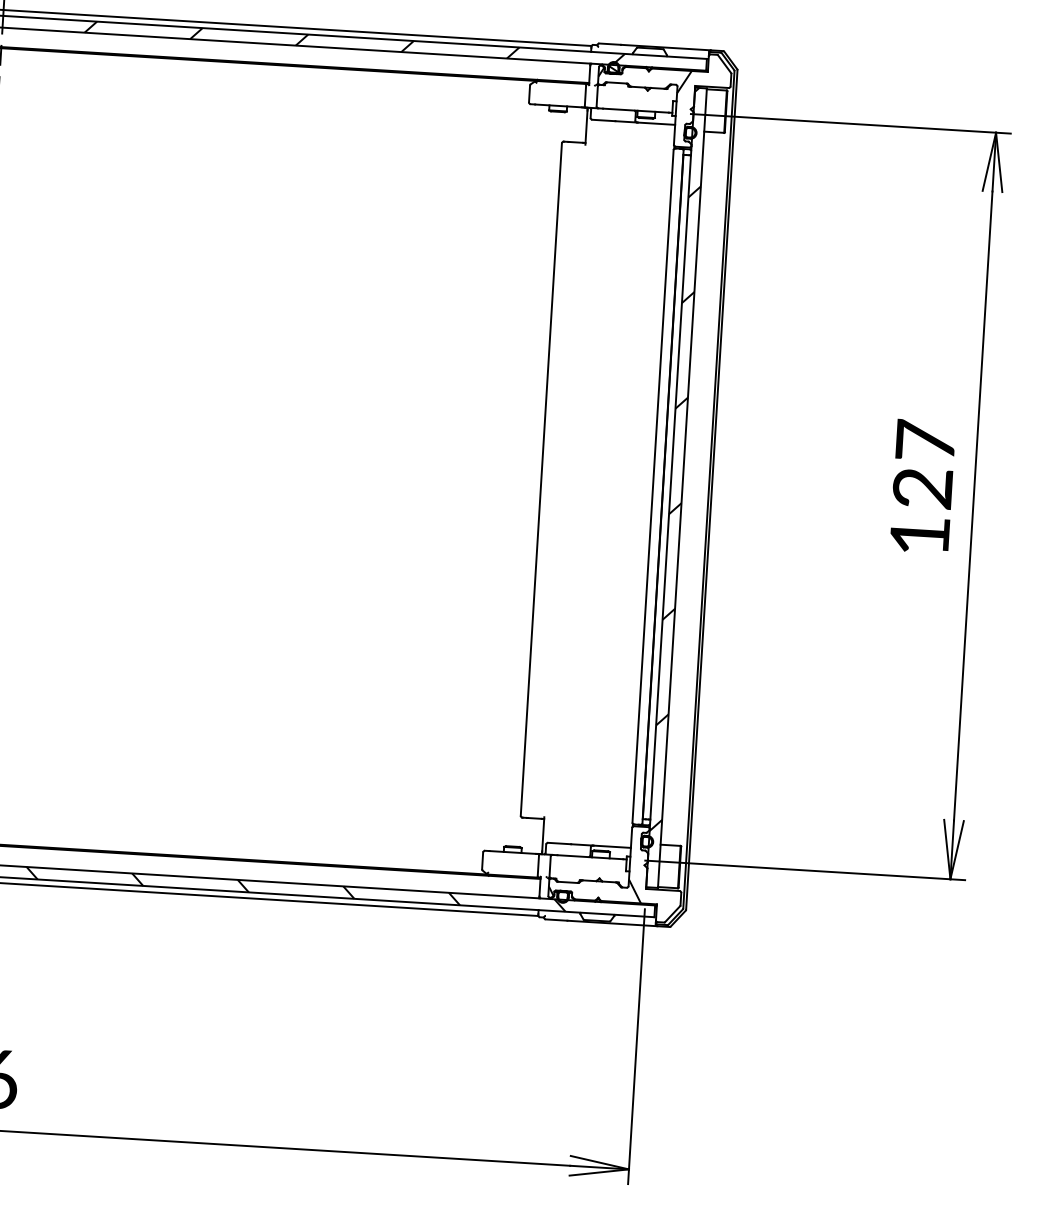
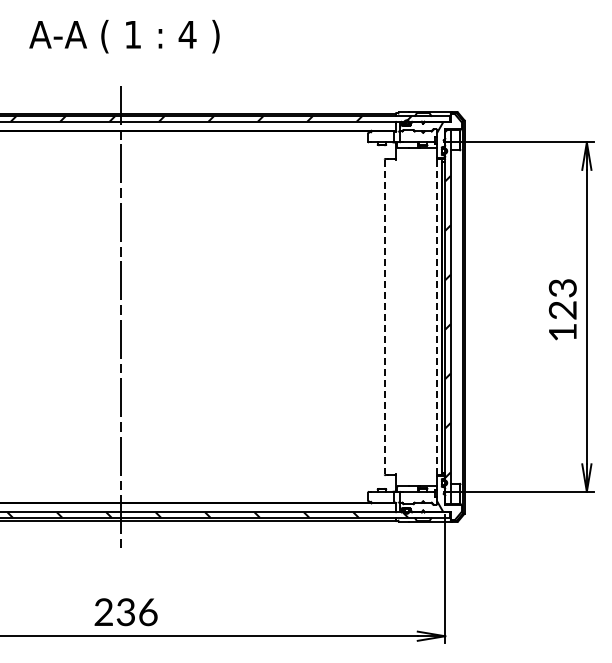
text: (925, 439) -> (562, 287), 127 -> 123
line: (540, 480) -> (384, 317), solid -> dashed
line: (654, 487) -> (437, 317), solid -> dashed

